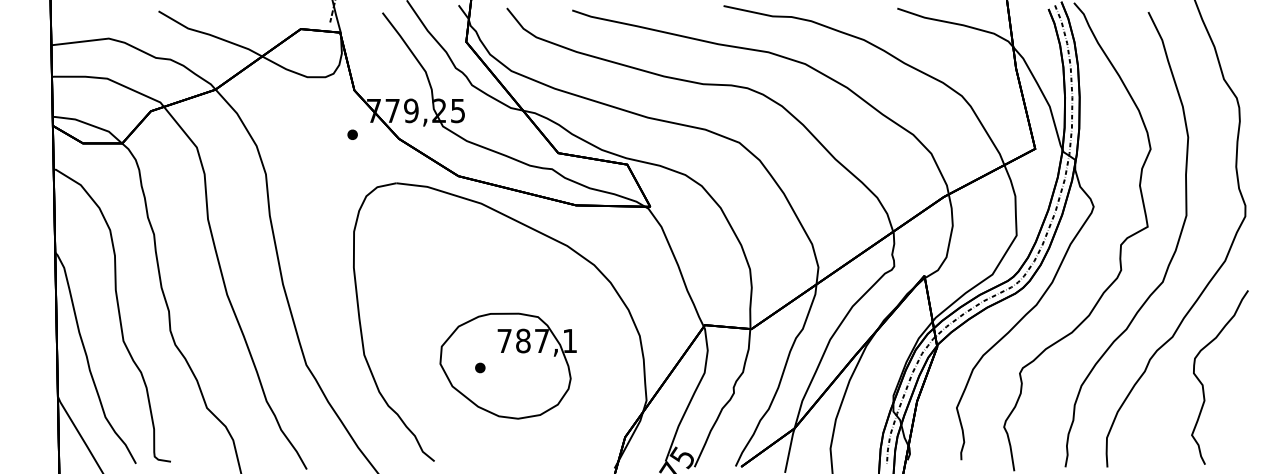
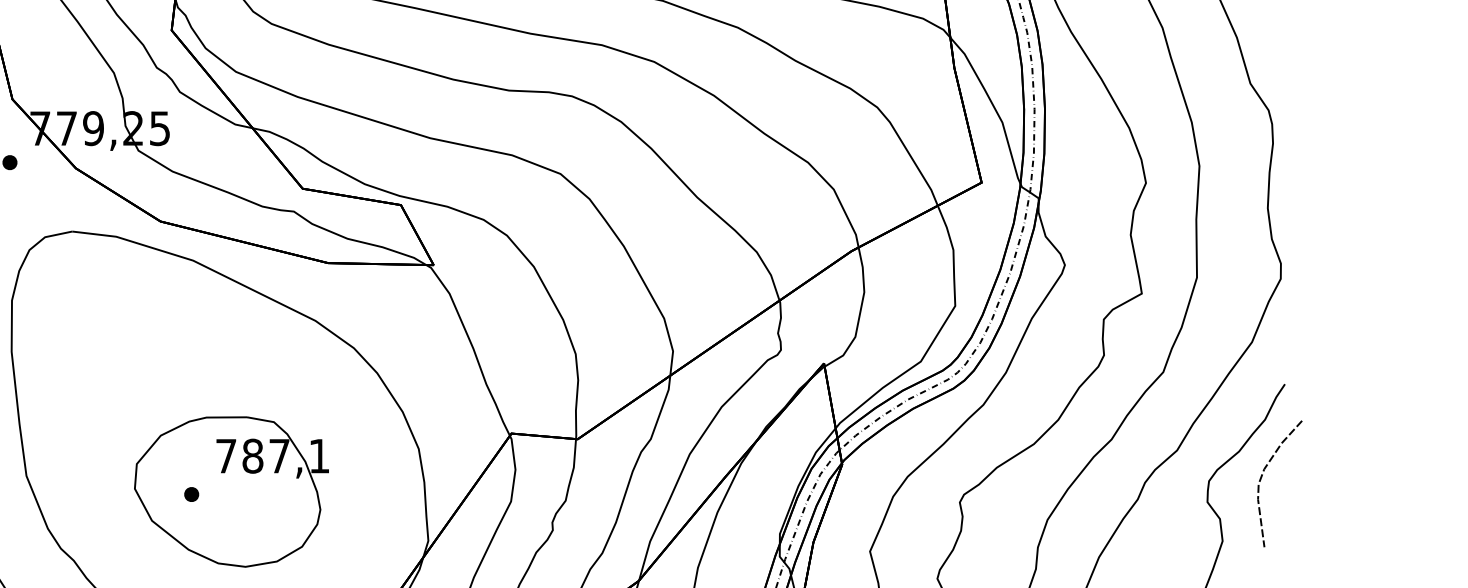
curve: (1233, 354) -> (1263, 475), added

